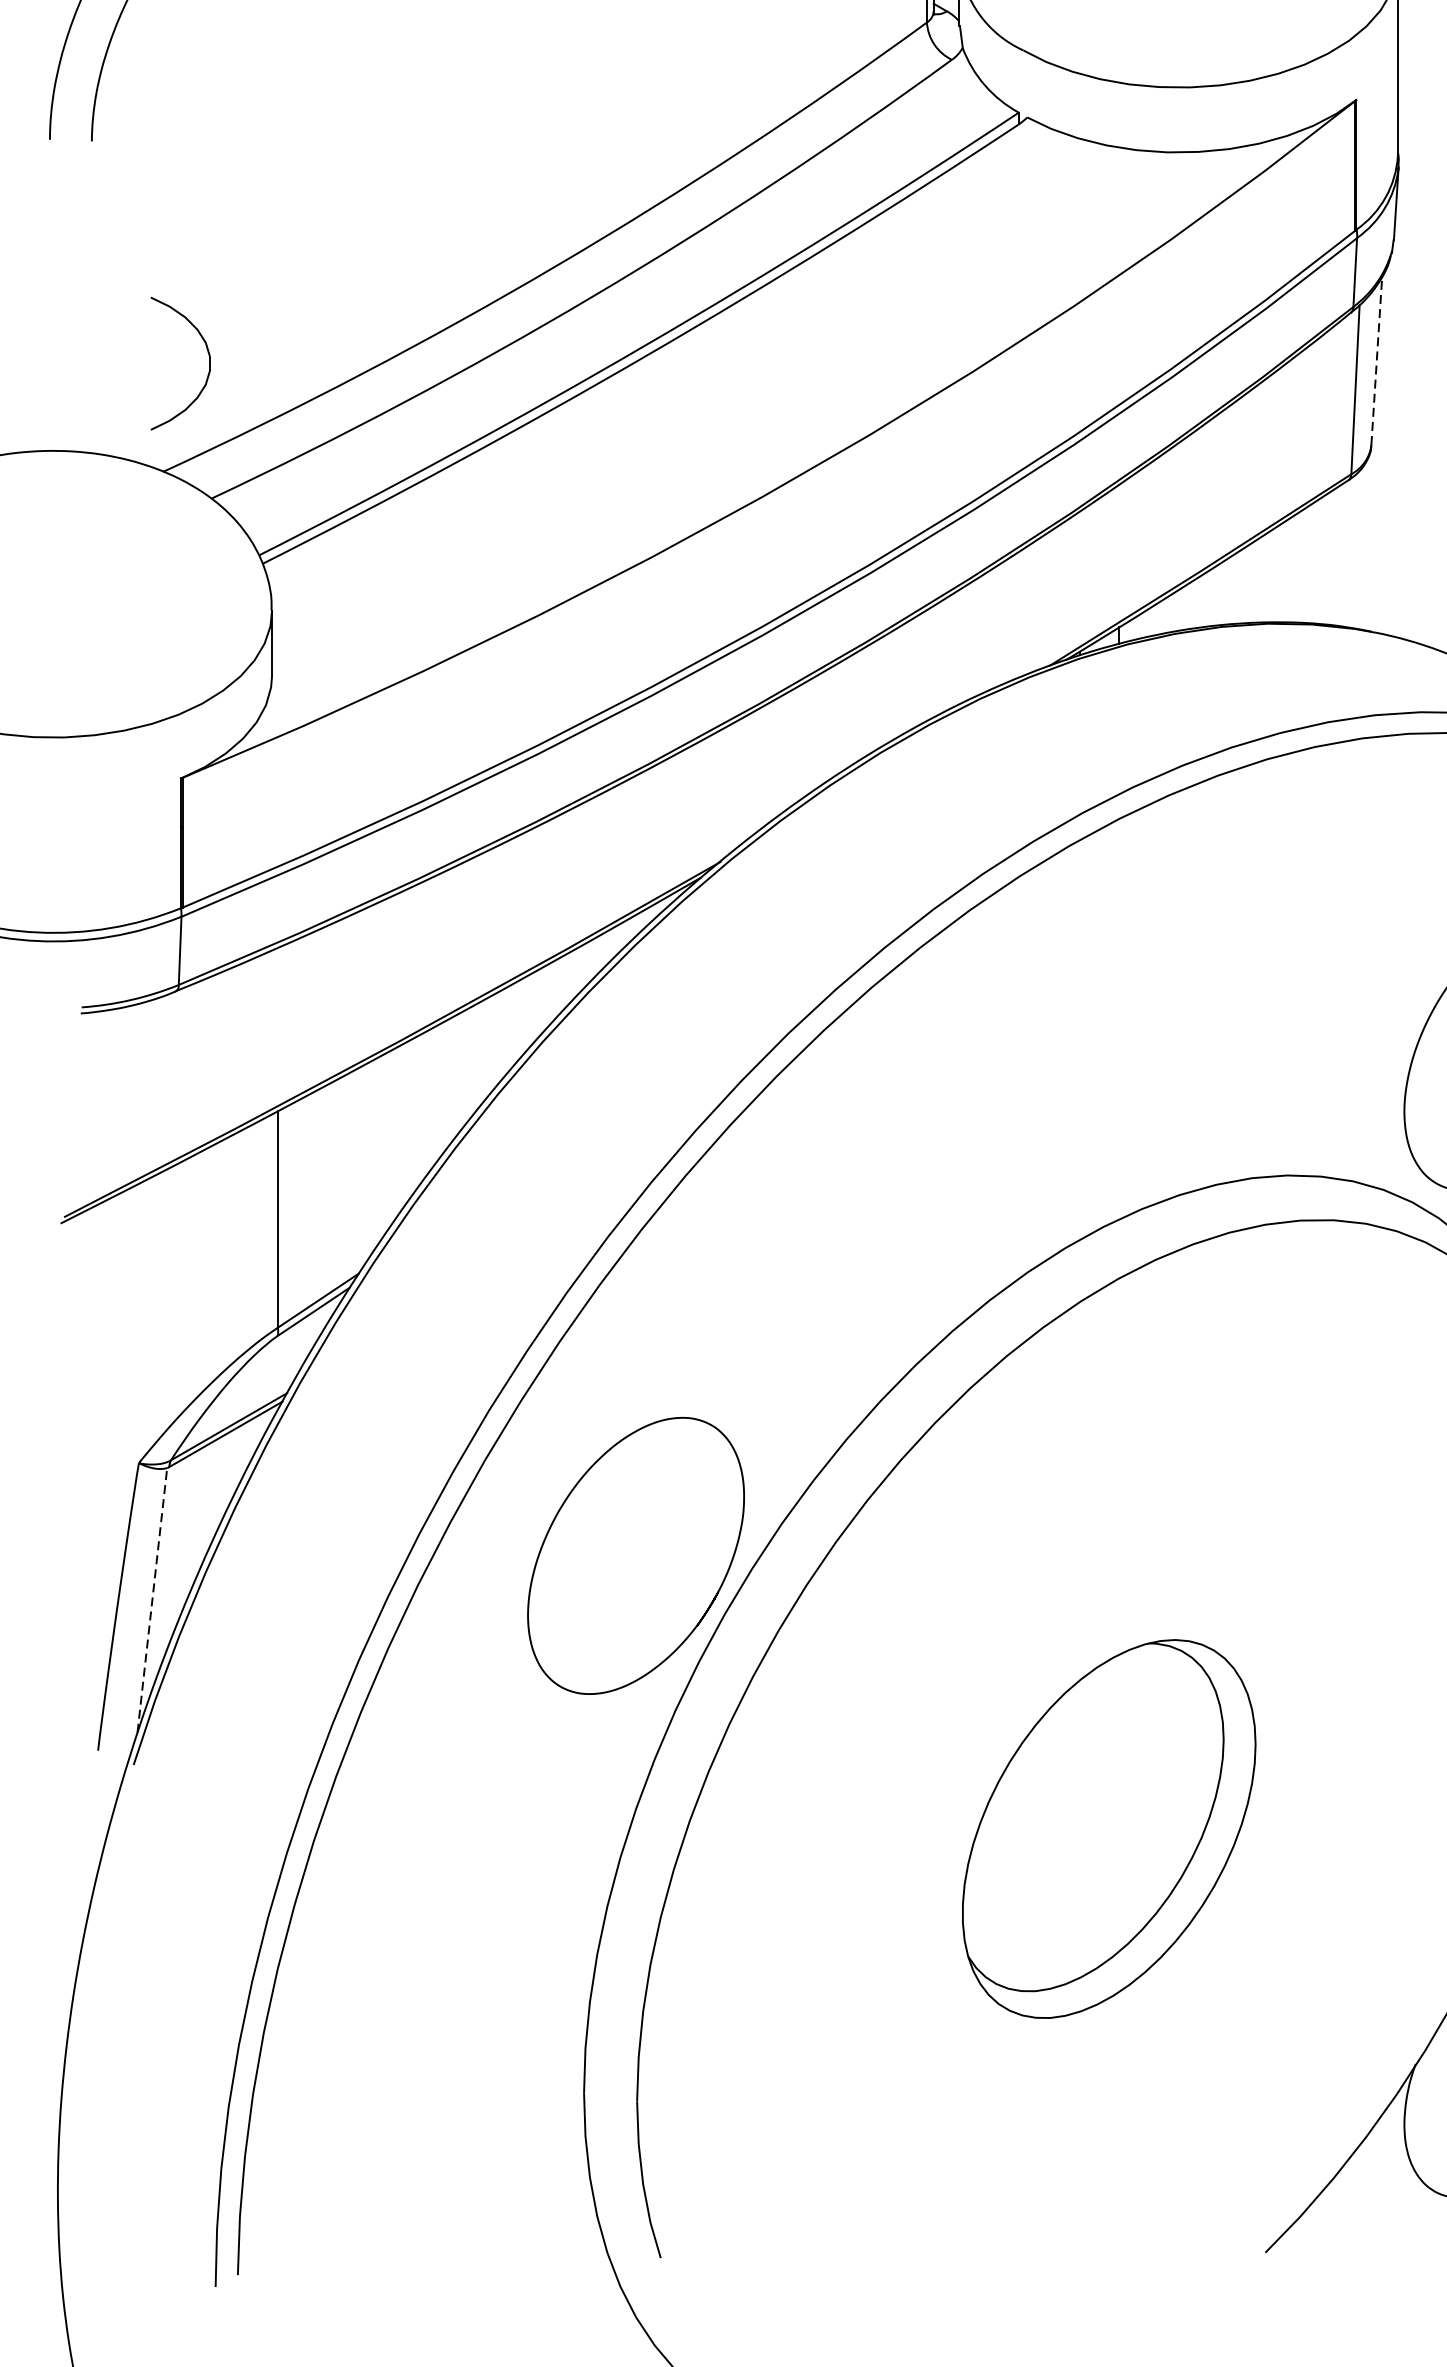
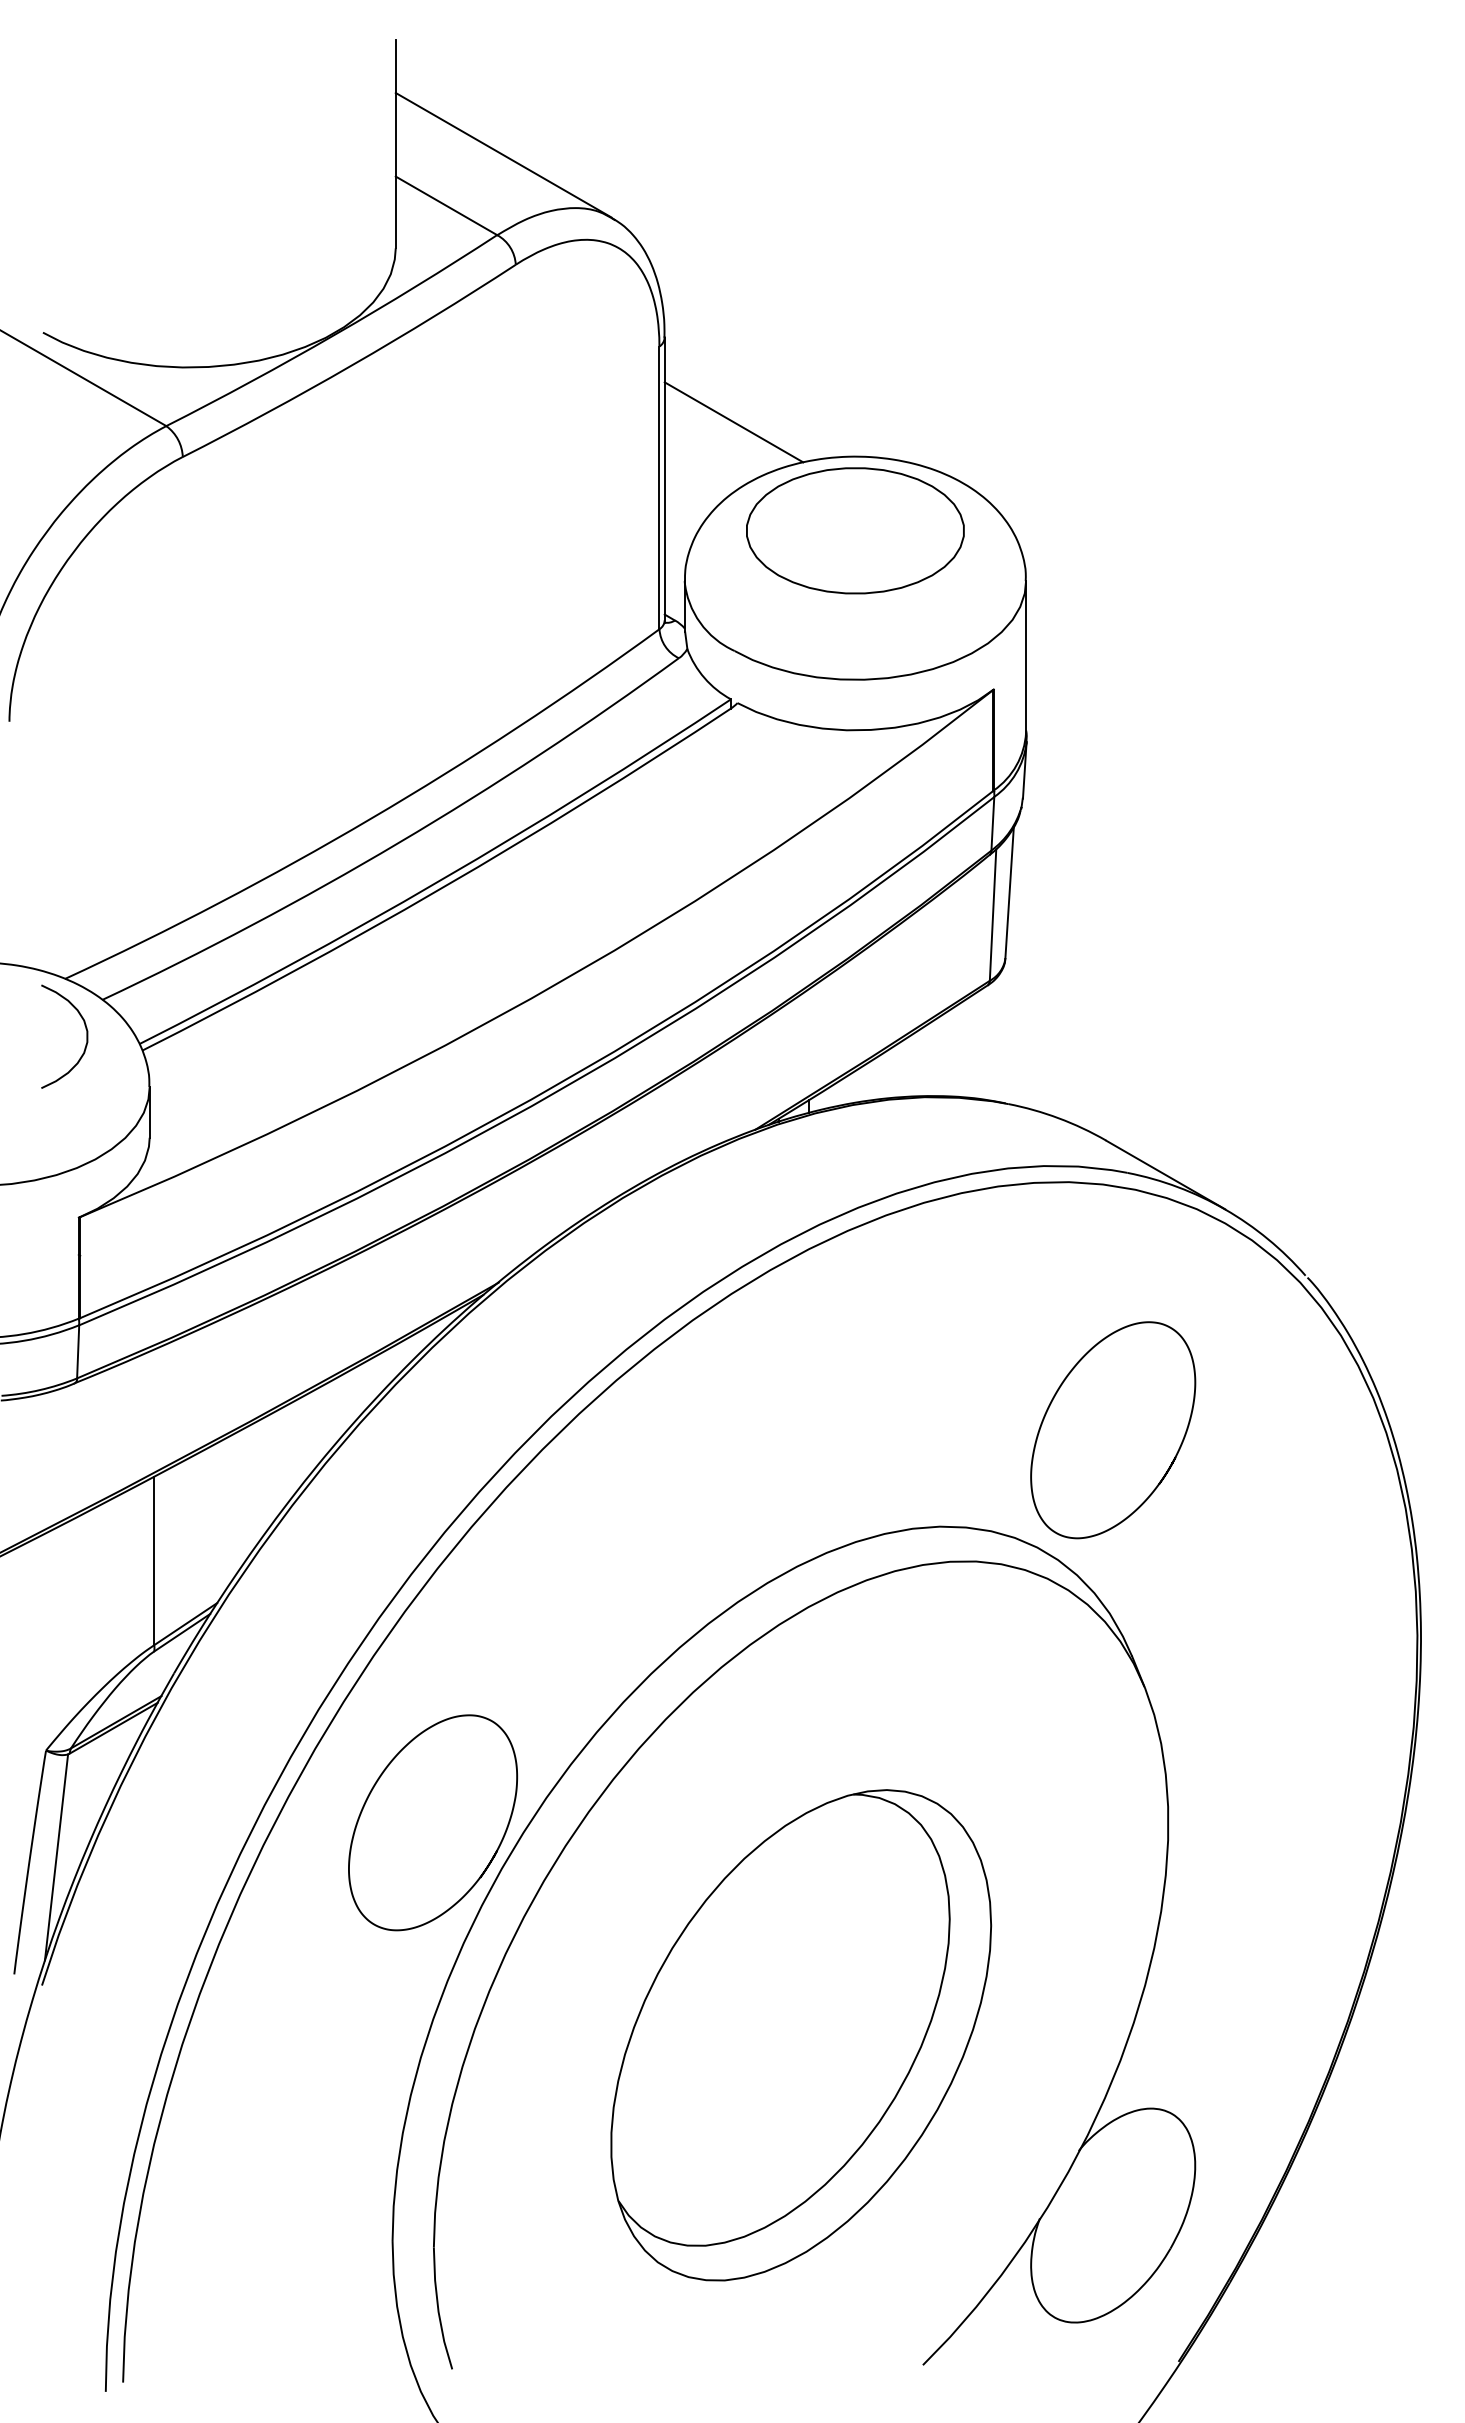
line: (1376, 360) -> (1009, 892), dashed -> solid
curve: (208, 363) -> (86, 1036), moved
line: (152, 1600) -> (56, 1857), dashed -> solid
part: (1109, 1829) -> (801, 2035), size x1.67

